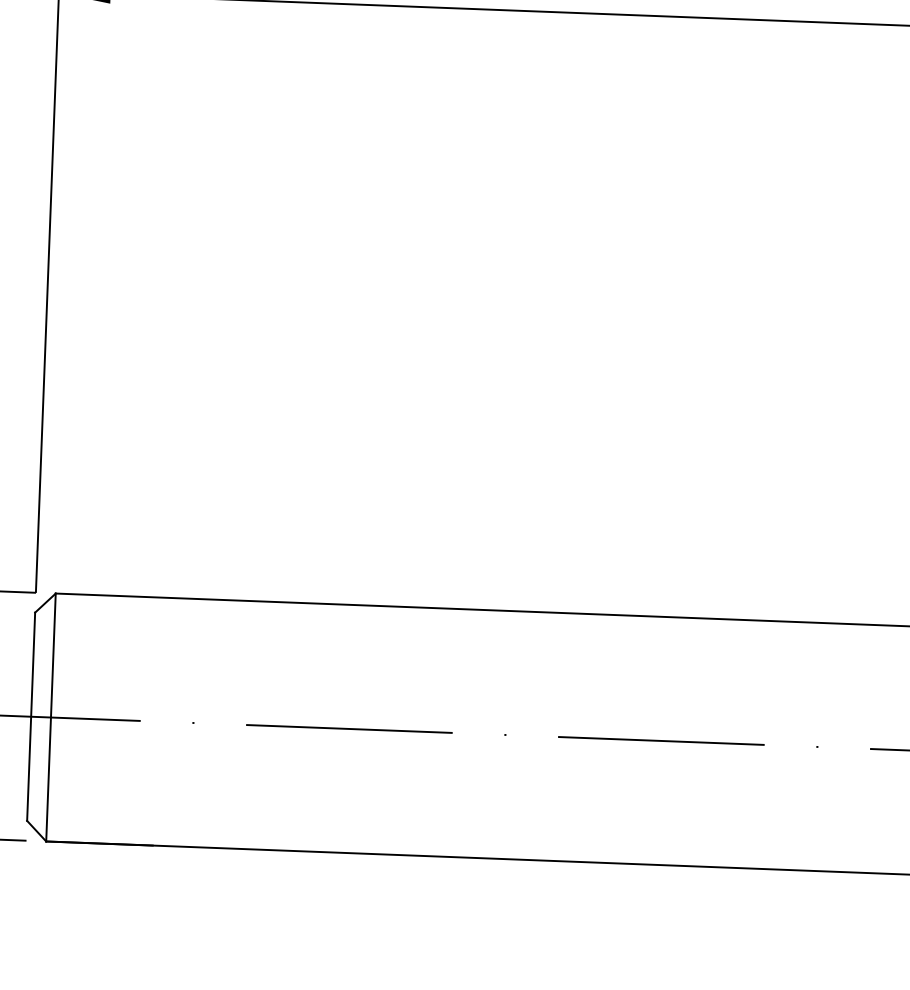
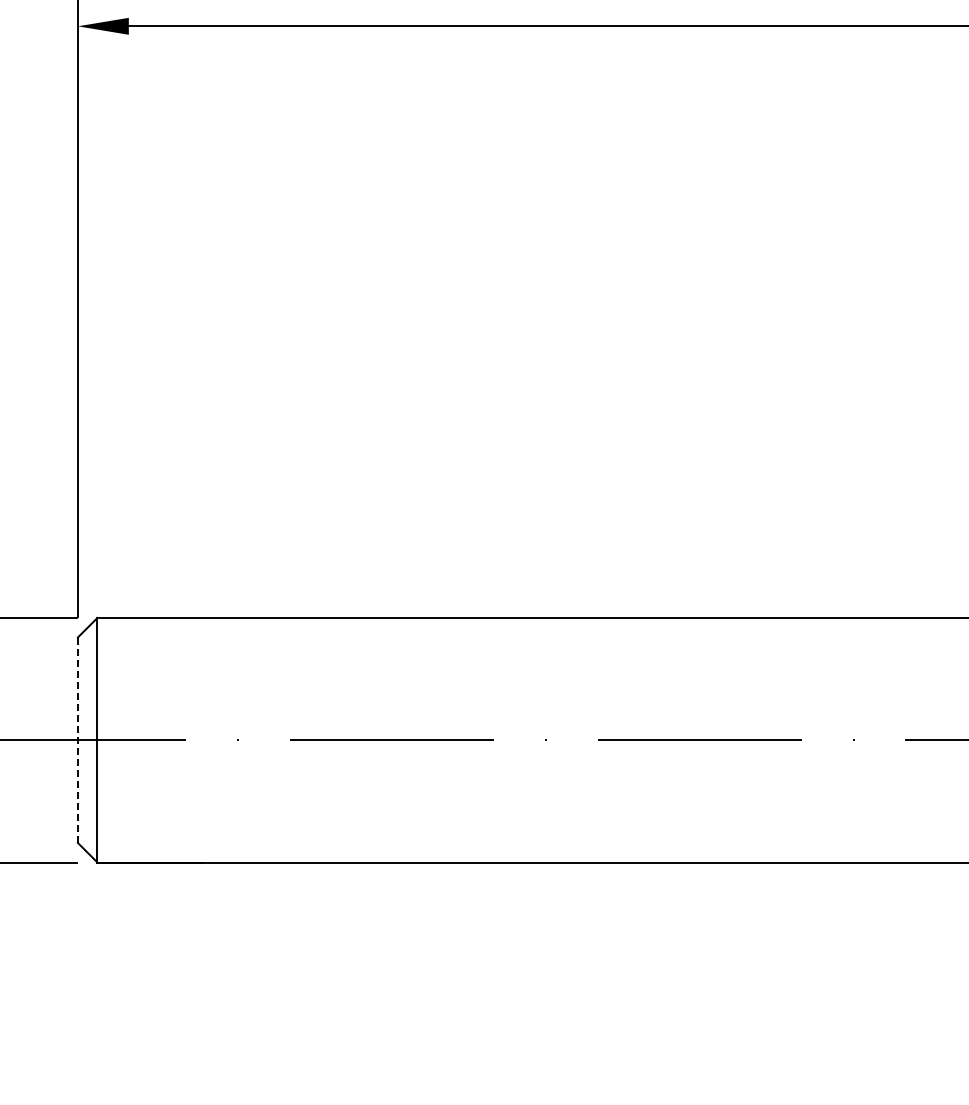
line: (30, 717) -> (77, 740), solid -> dashed

